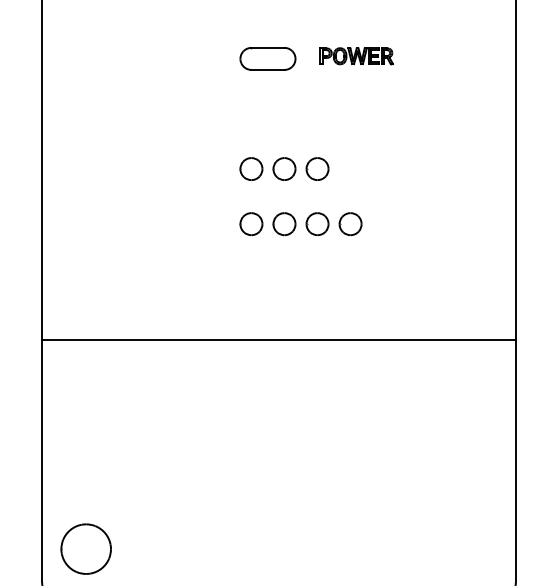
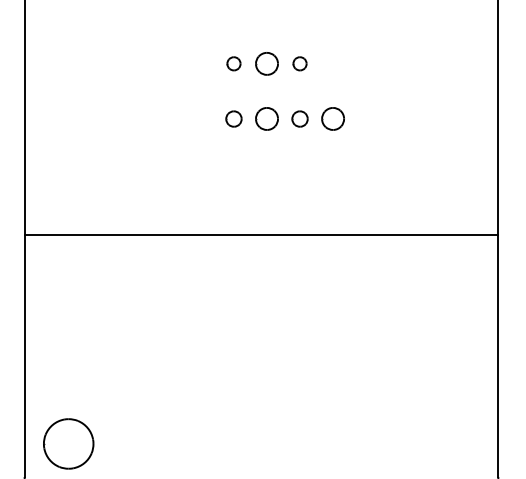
part: (251, 168) -> (234, 63), size x0.6
part: (317, 168) -> (300, 63), size x0.6
part: (251, 224) -> (234, 119), size x0.7
part: (317, 224) -> (300, 119), size x0.7

